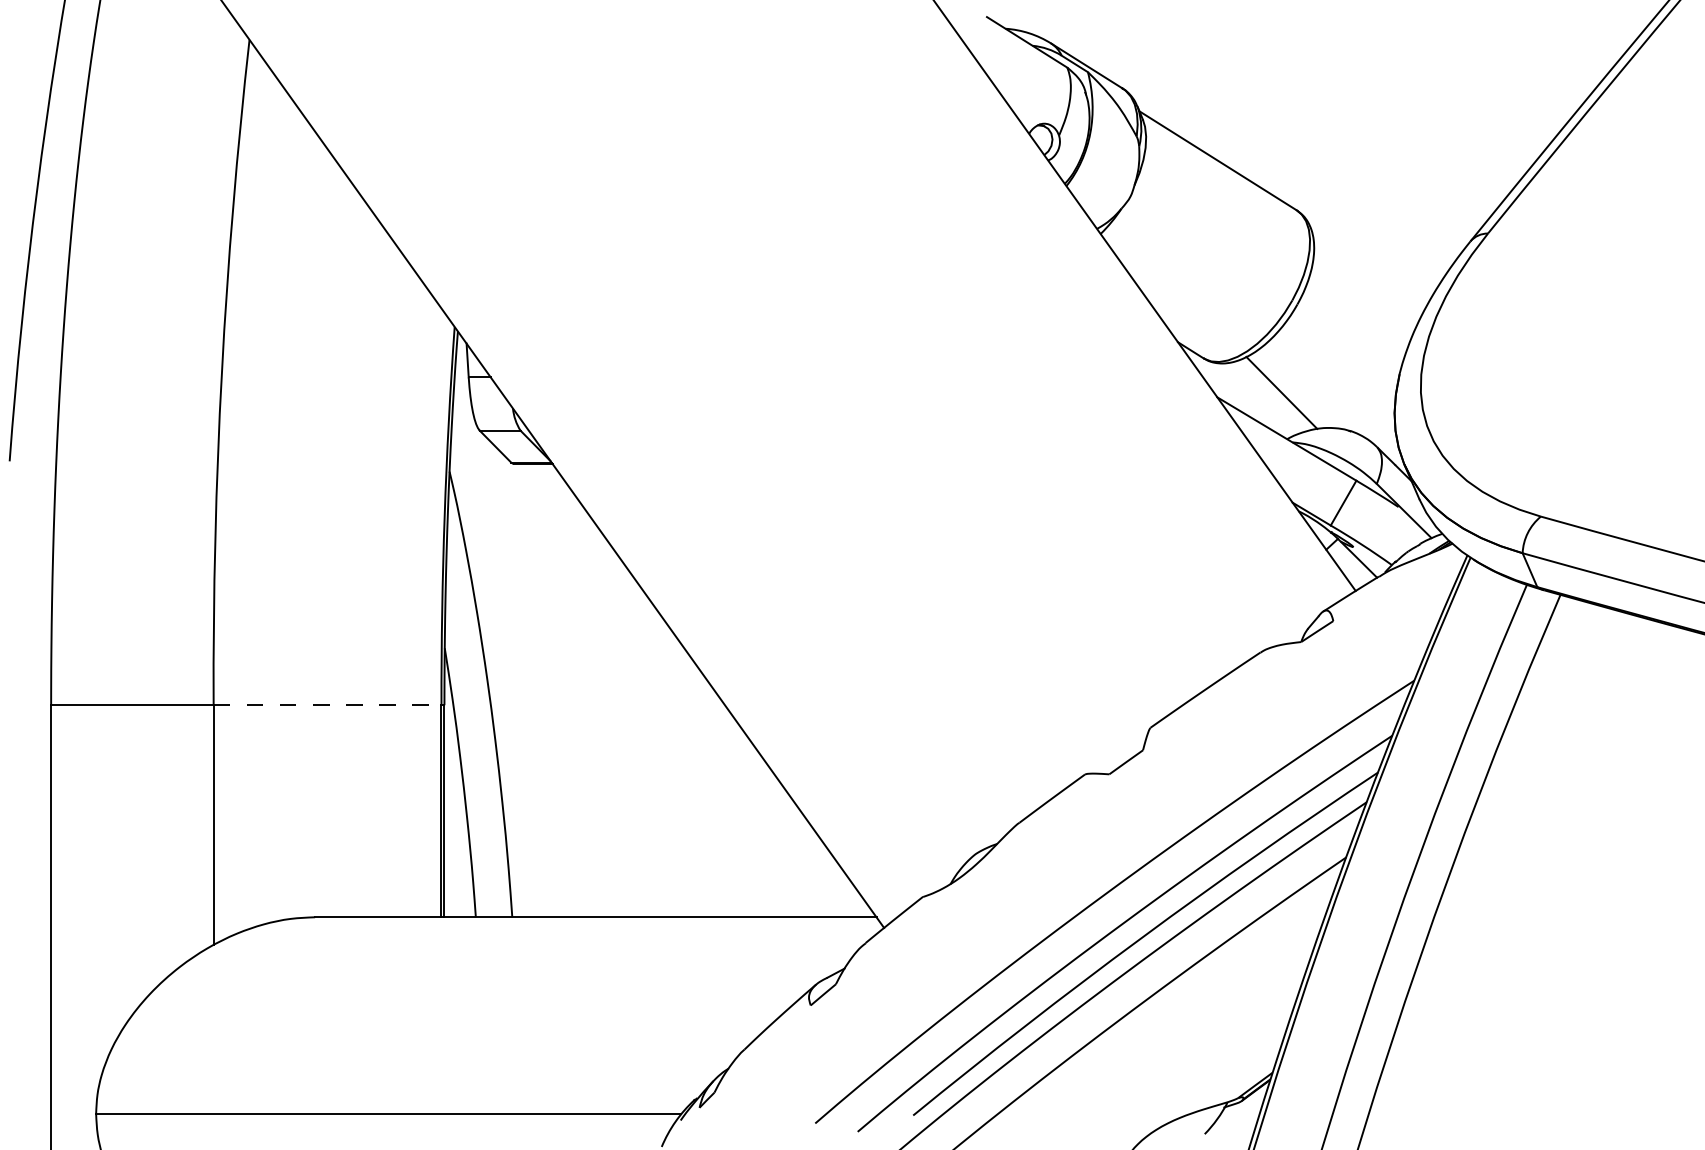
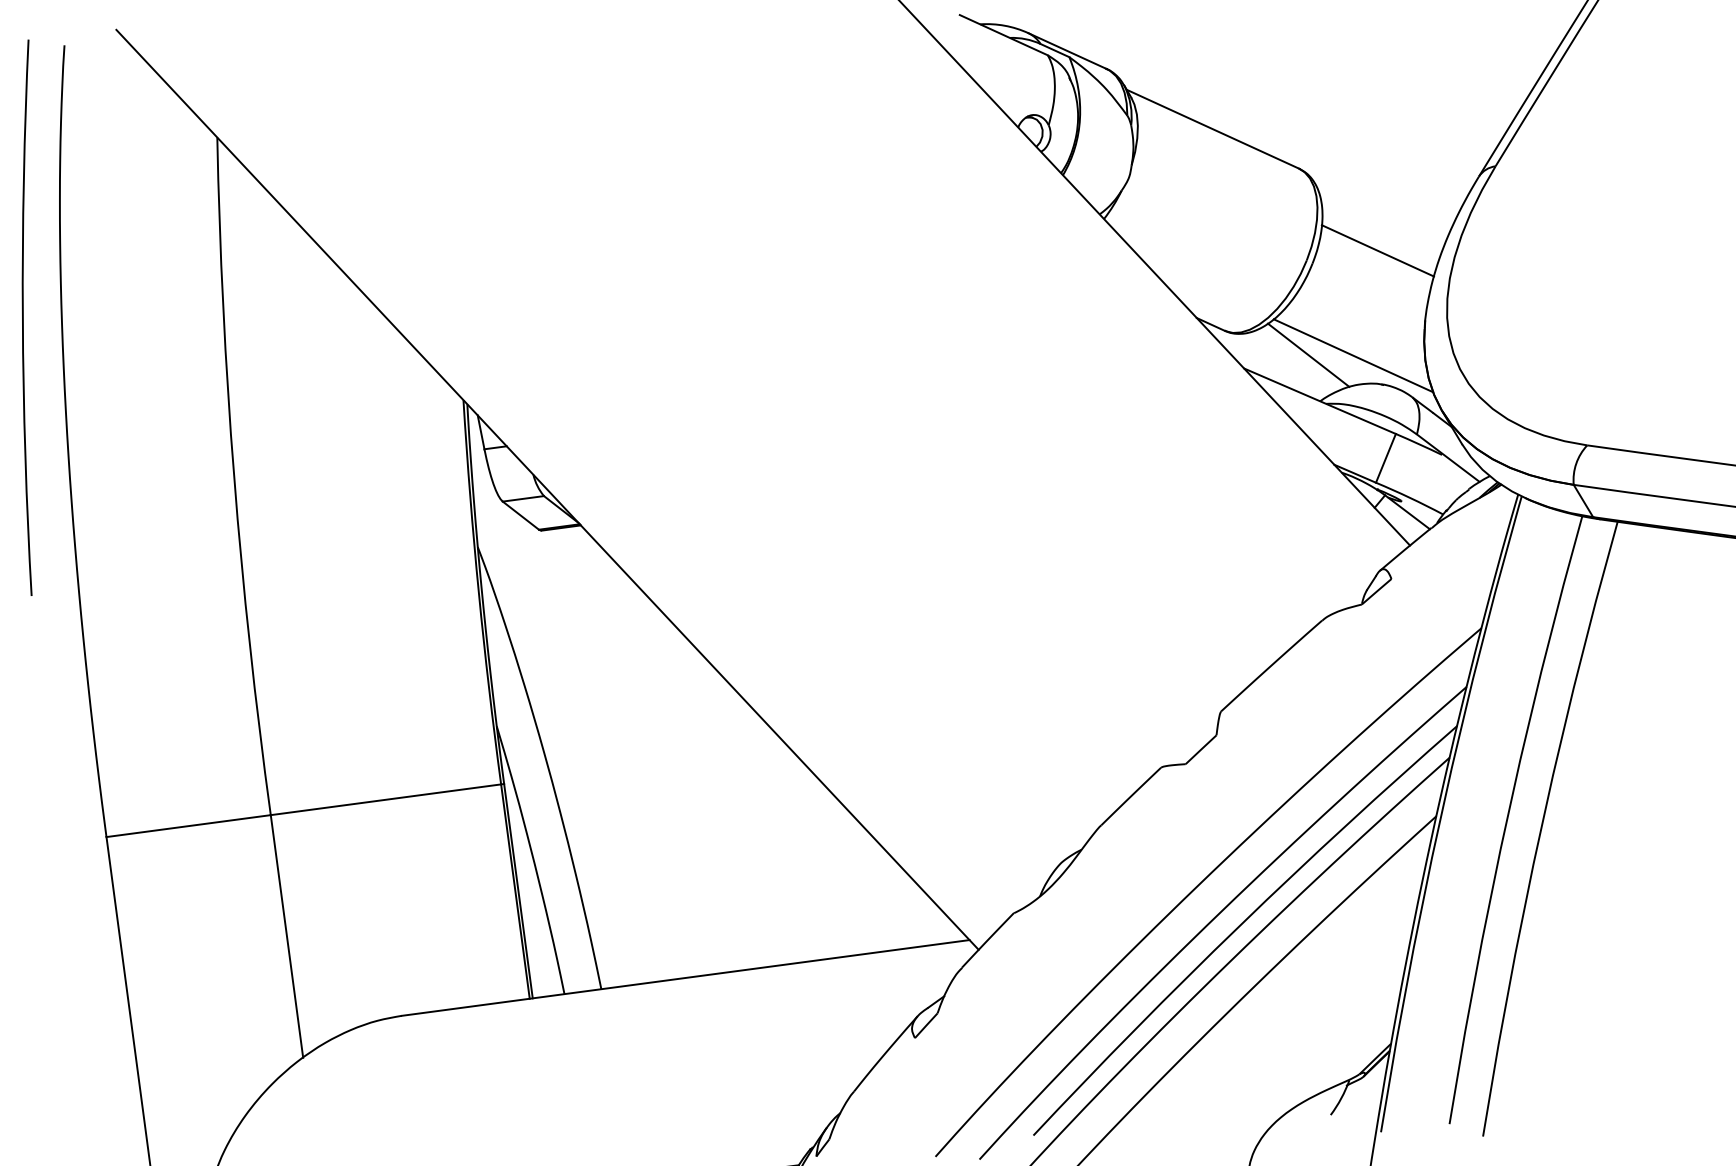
line: (1362, 300) -> (1377, 250), added
line: (1324, 398) -> (1352, 355), added
line: (327, 705) -> (385, 800), dashed -> solid

